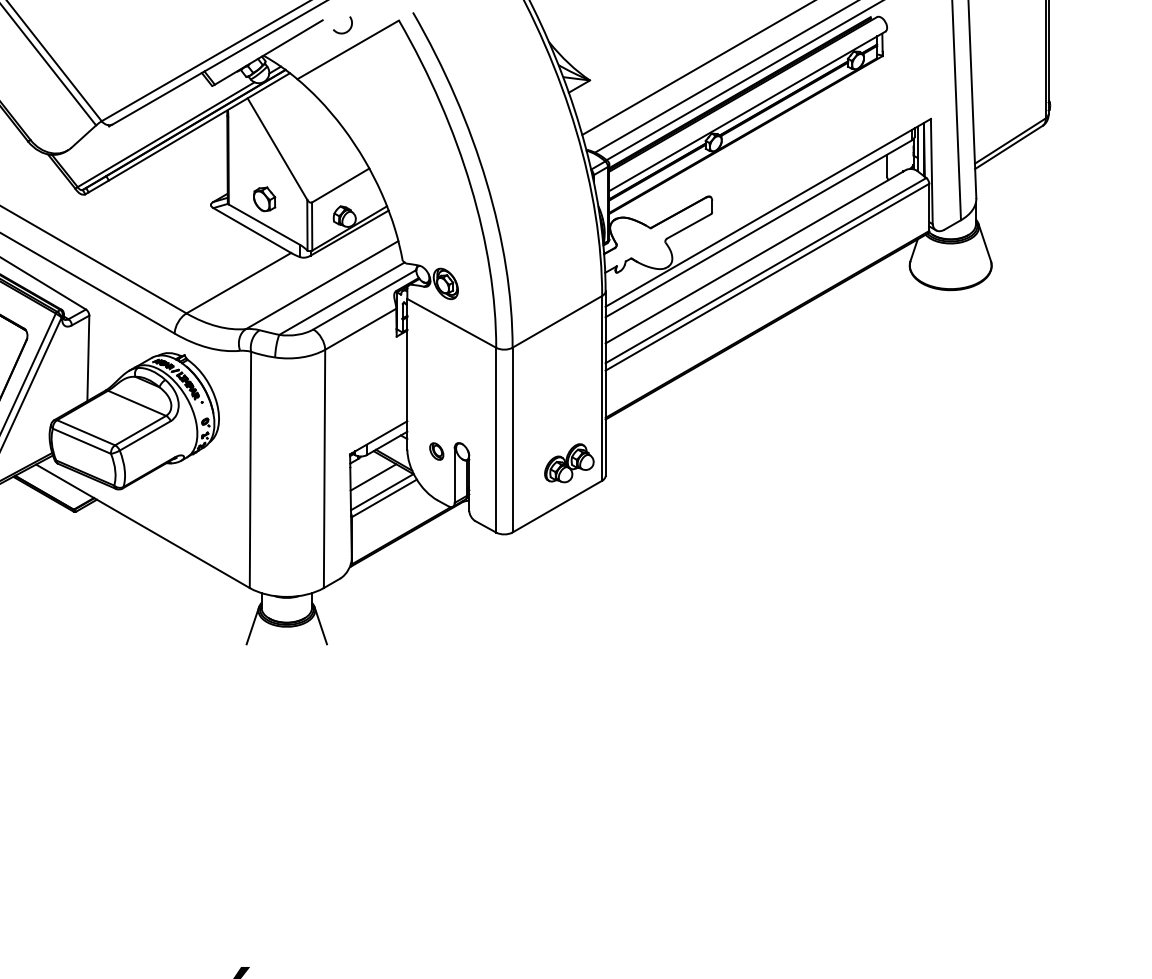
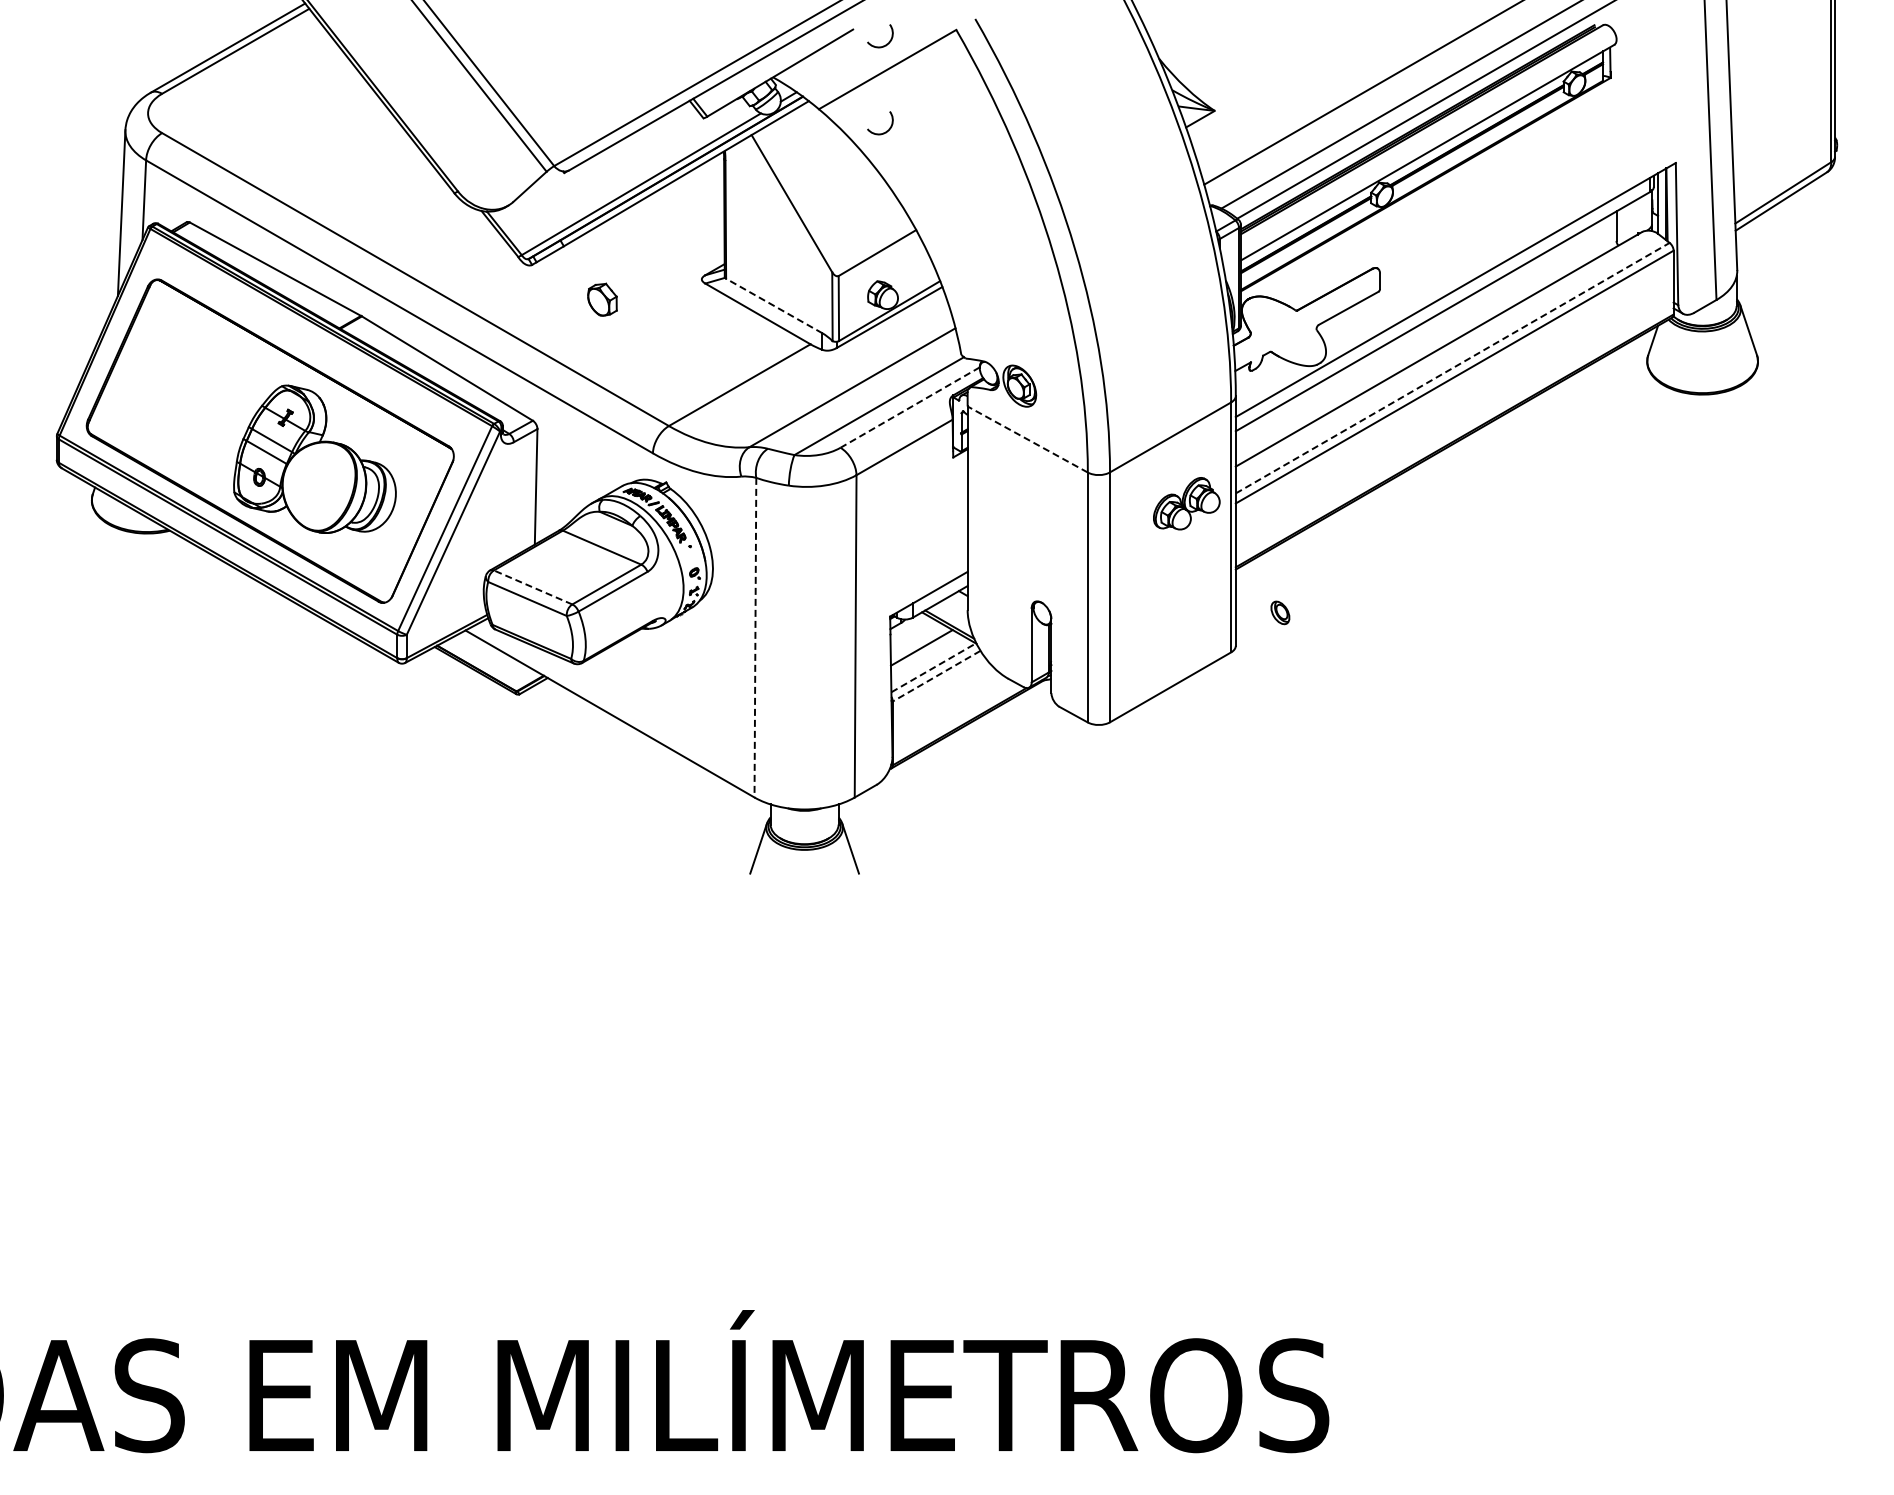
arc: (347, 94) -> (886, 130), added
part: (264, 199) -> (602, 299), moved
line: (263, 224) -> (773, 305), solid -> dashed
line: (766, 270) -> (1453, 367), solid -> dashed
line: (364, 299) -> (909, 407), solid -> dashed
line: (451, 323) -> (1027, 439), solid -> dashed
line: (86, 432) -> (533, 587), solid -> dashed
part: (436, 451) -> (1280, 612), moved
part: (569, 463) -> (1186, 503), moved
line: (250, 469) -> (755, 637), solid -> dashed
line: (382, 491) -> (933, 667), solid -> dashed
line: (384, 498) -> (936, 676), solid -> dashed

